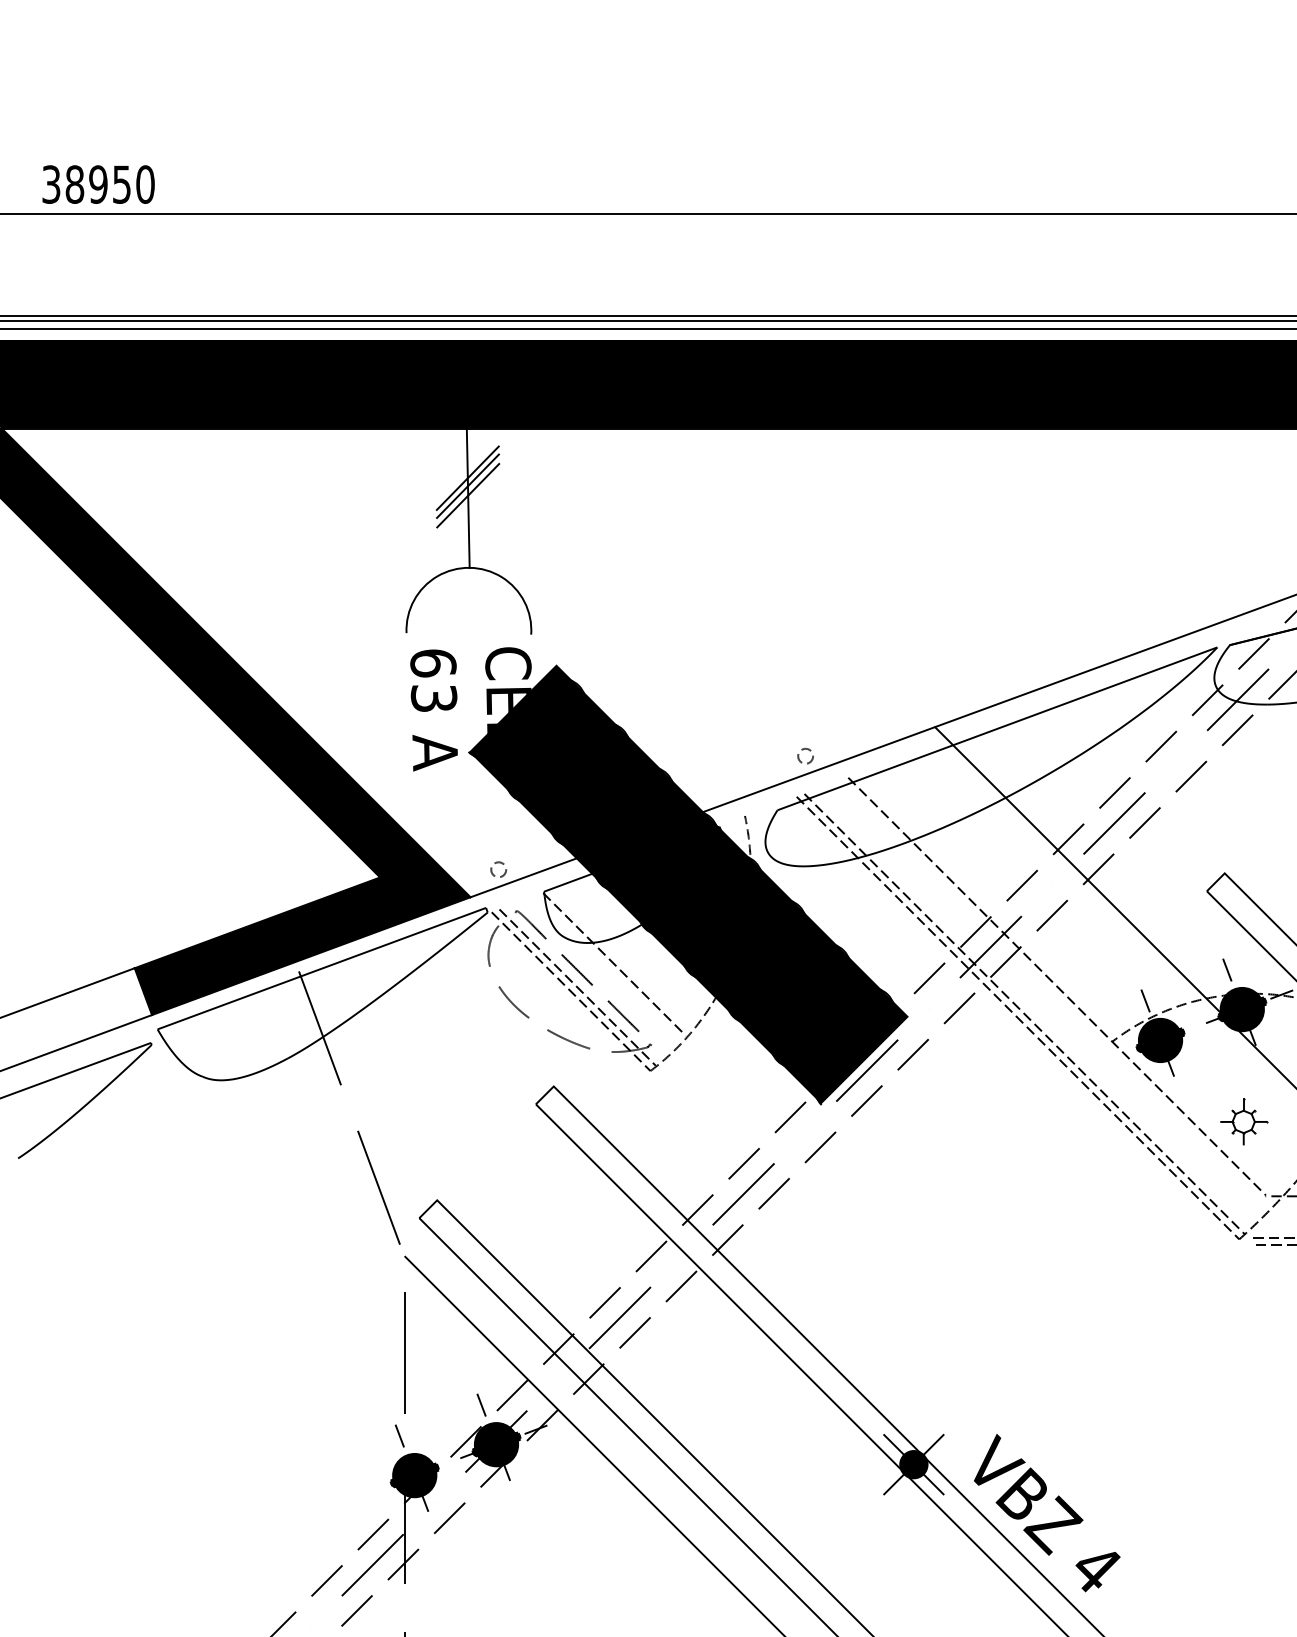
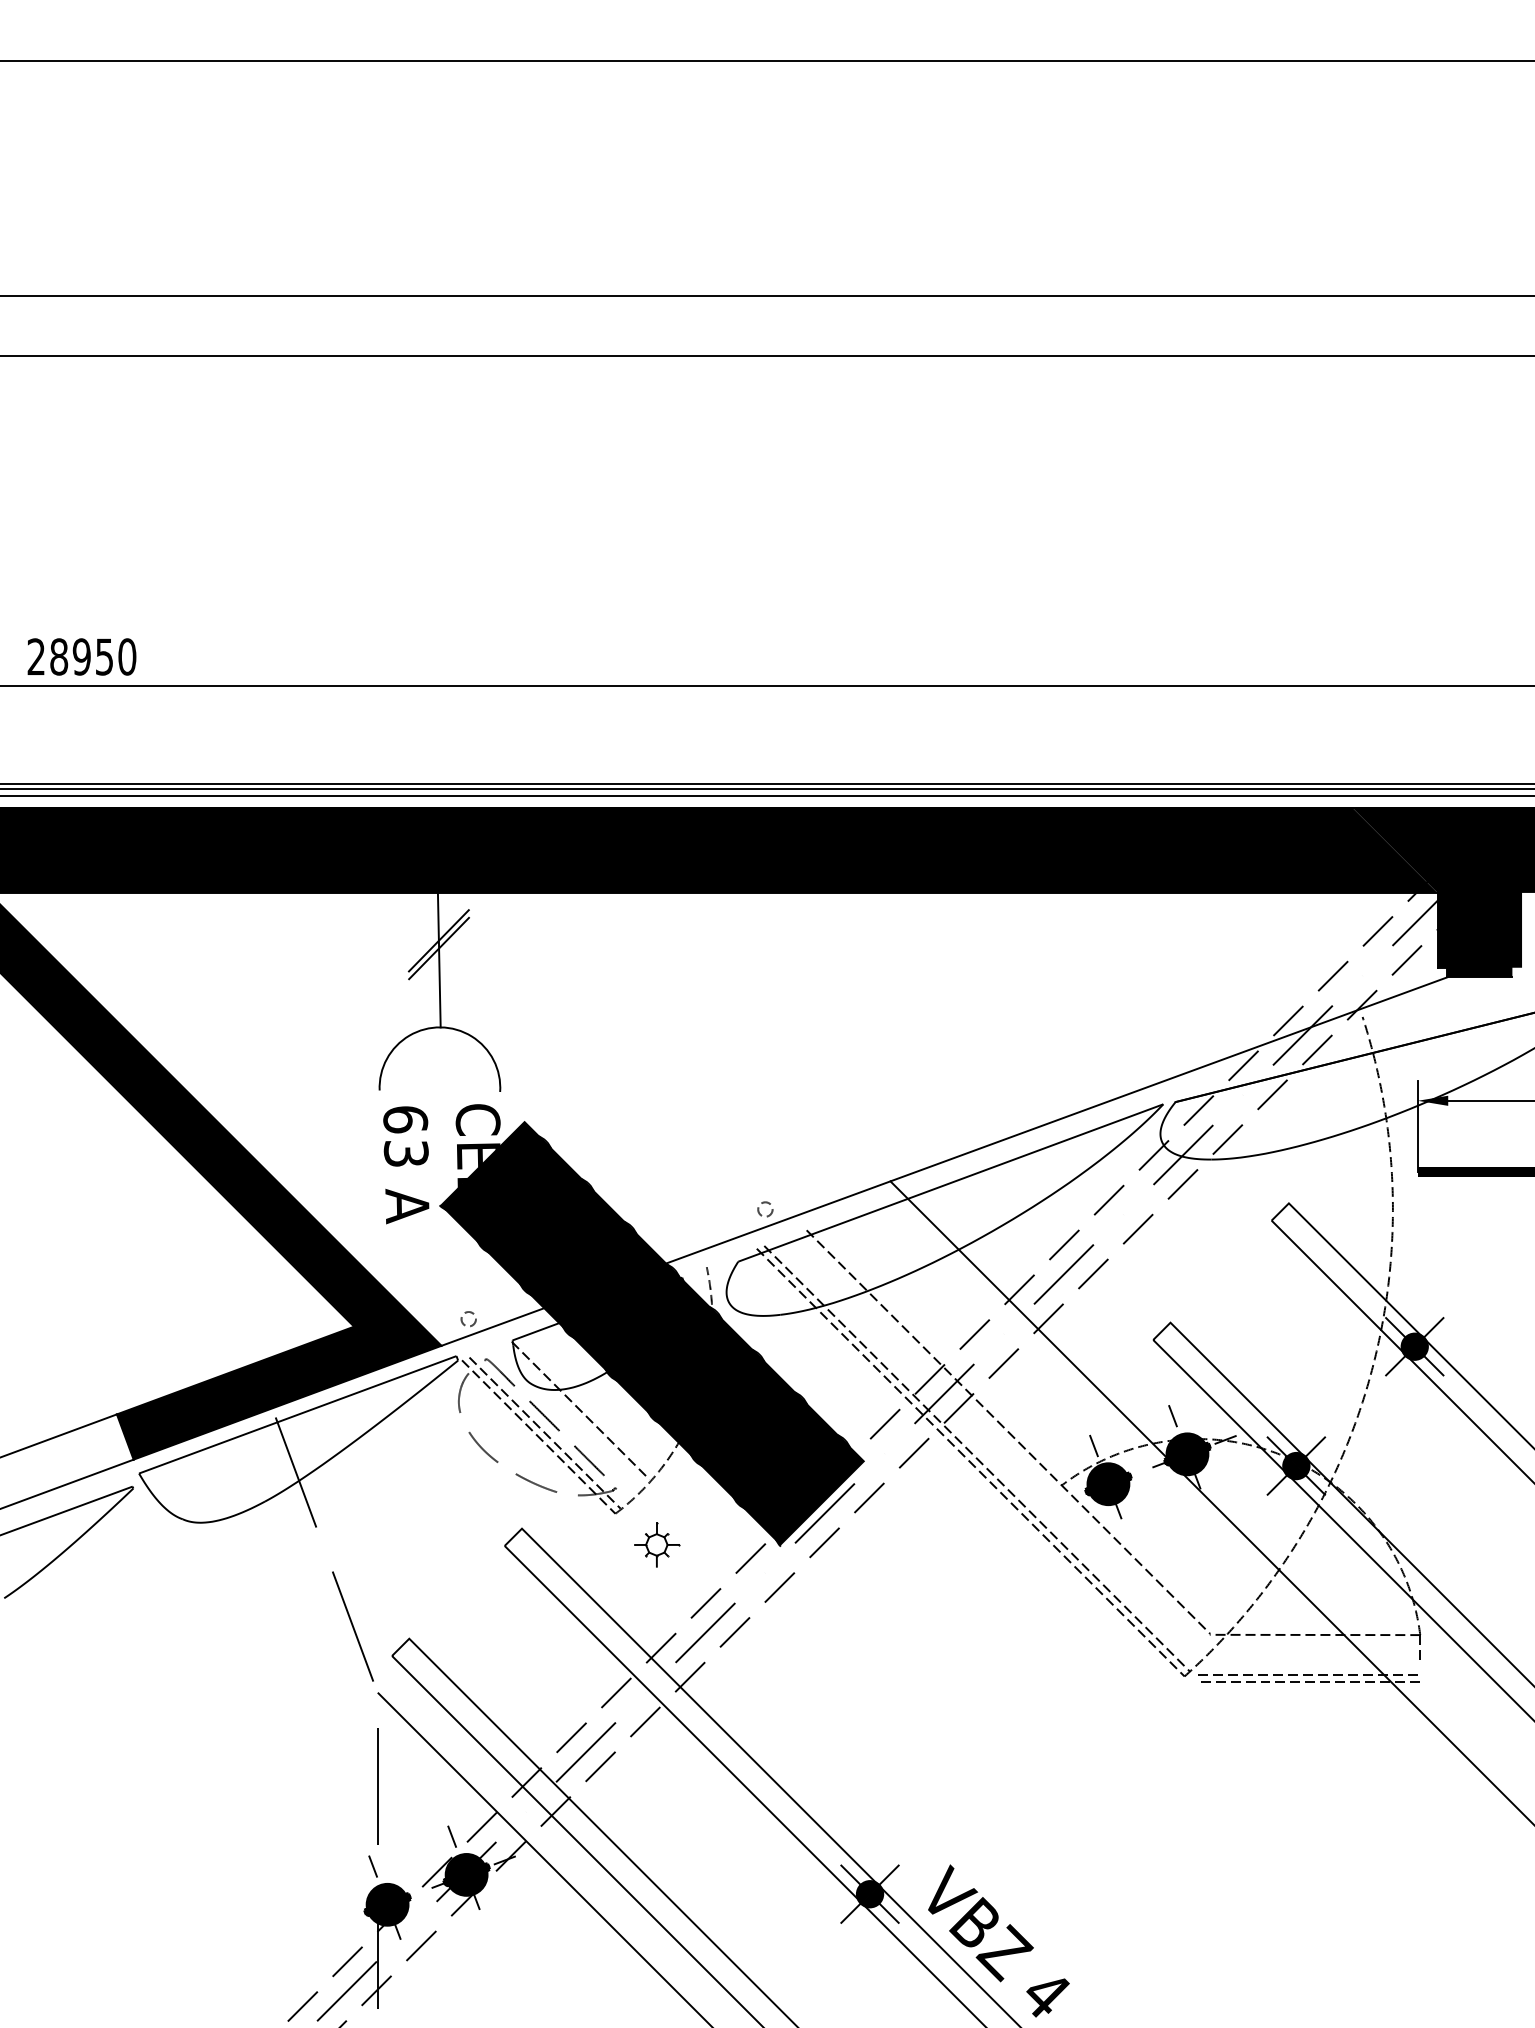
text: (50, 184) -> (35, 656), 38950 -> 28950
line: (468, 495) -> (439, 957), removed
part: (1244, 1121) -> (657, 1544), moved

